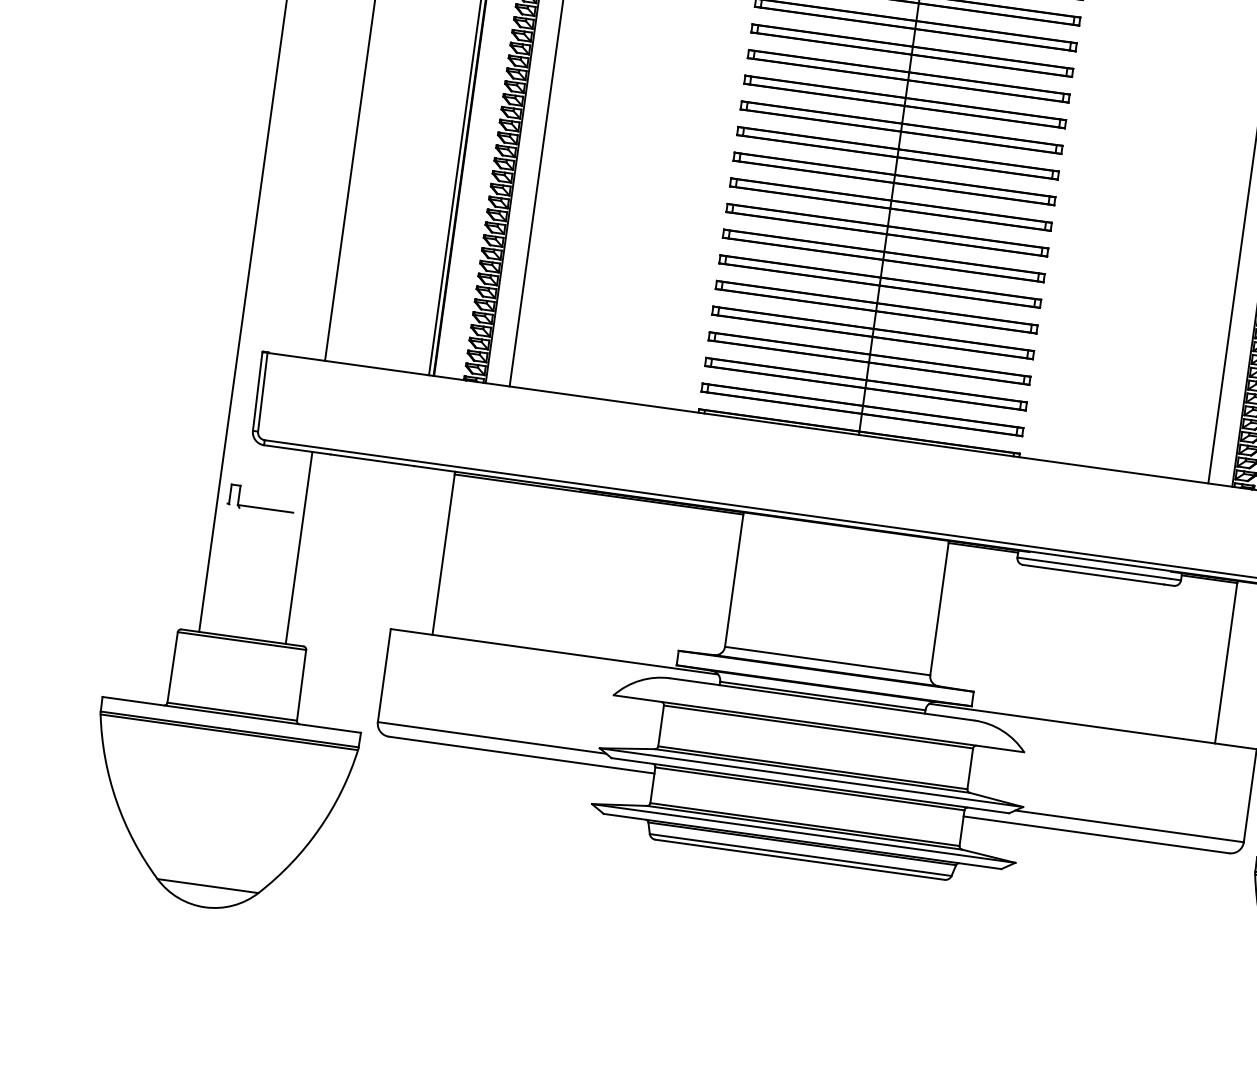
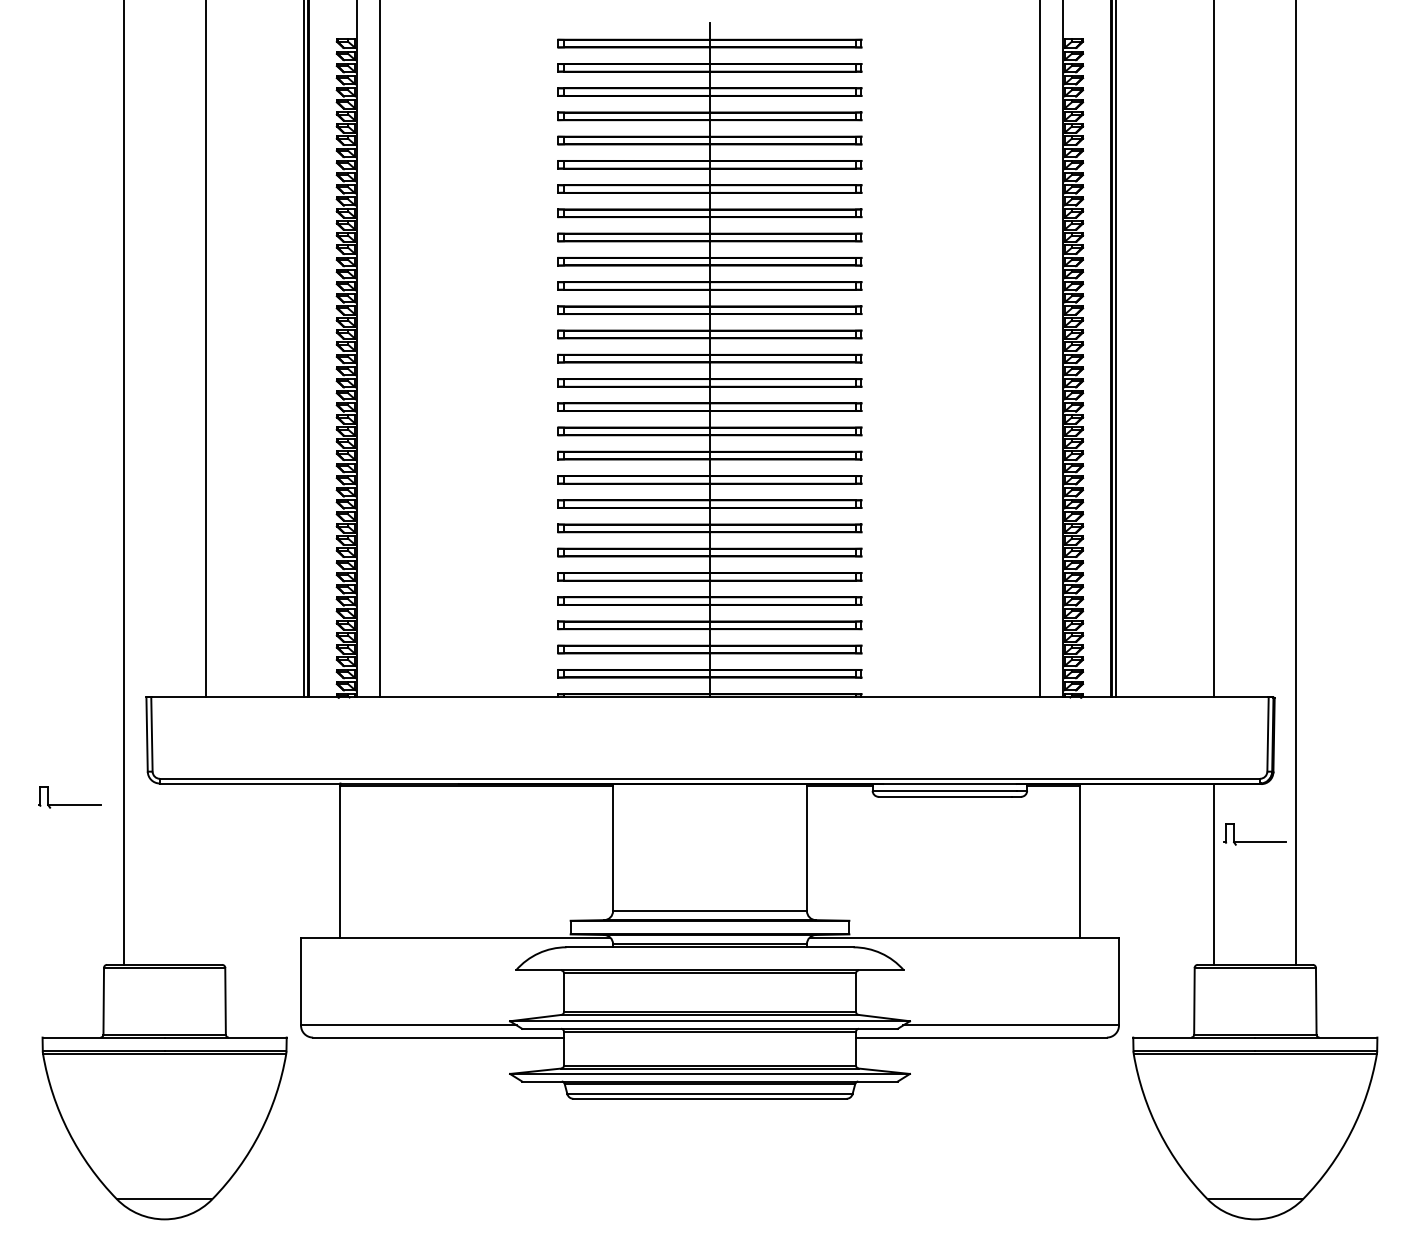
part: (260, 507) -> (69, 804), moved
line: (299, 547) -> (205, 873), removed

